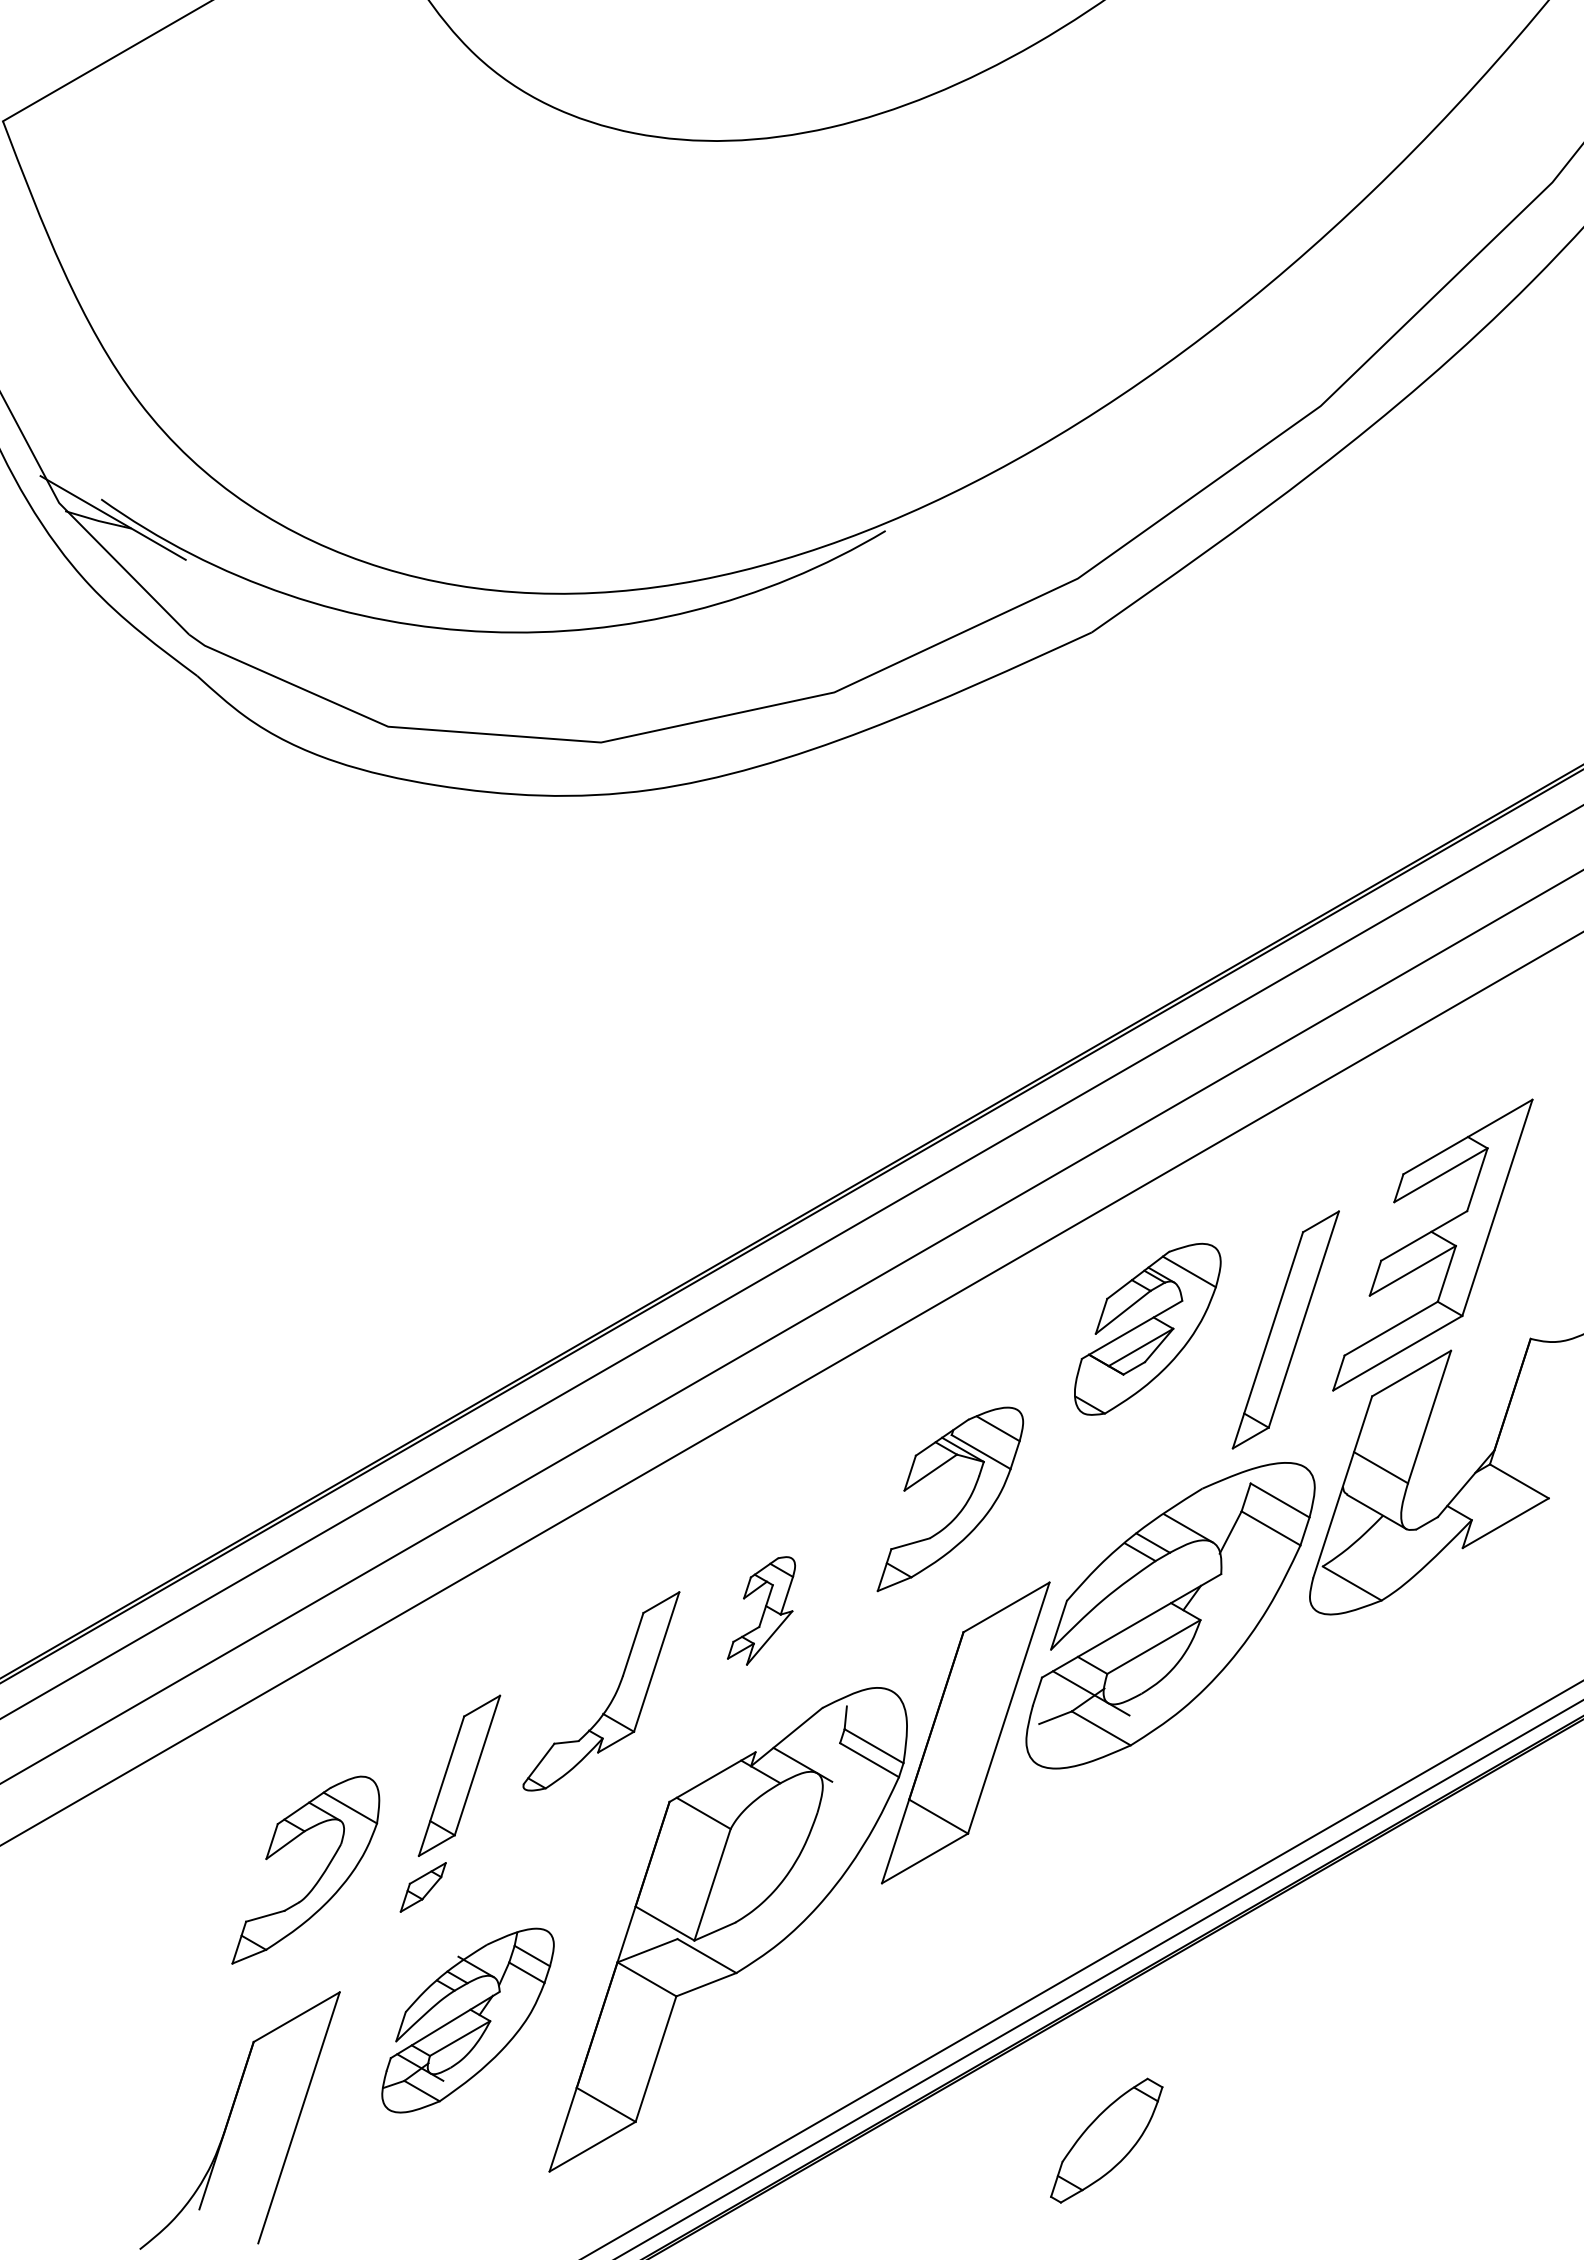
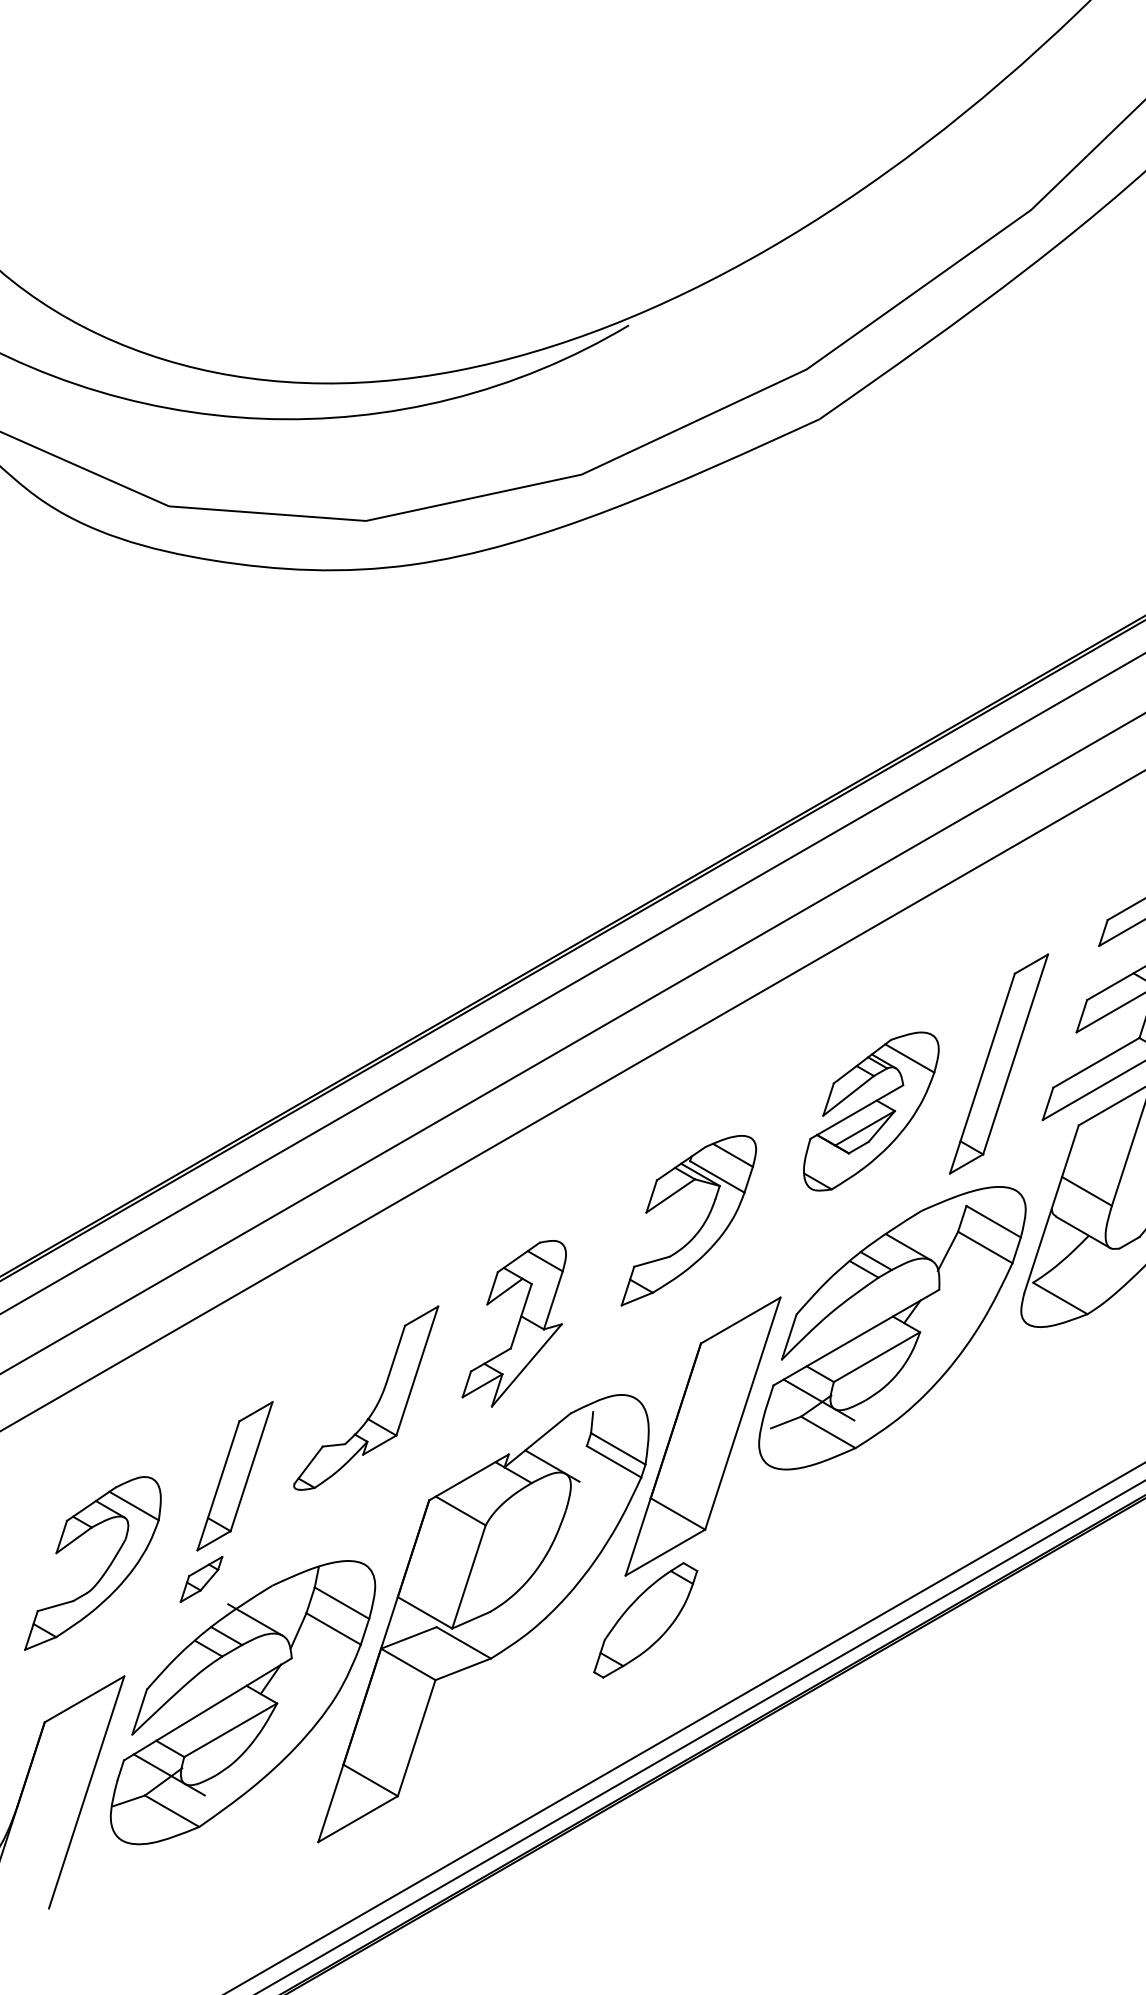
part: (1147, 1328) -> (871, 1110), moved
part: (761, 1610) -> (514, 1323), size x1.67
part: (467, 2020) -> (242, 1702), size x1.67
part: (1106, 2140) -> (645, 1620), moved

